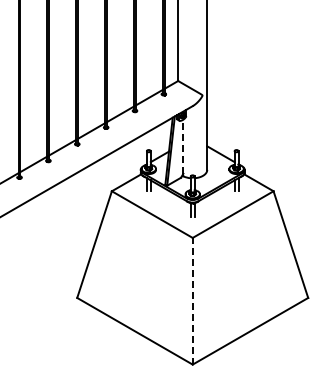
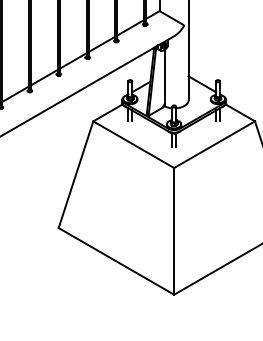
line: (183, 146) -> (164, 76), dashed -> solid
line: (192, 300) -> (173, 230), dashed -> solid

